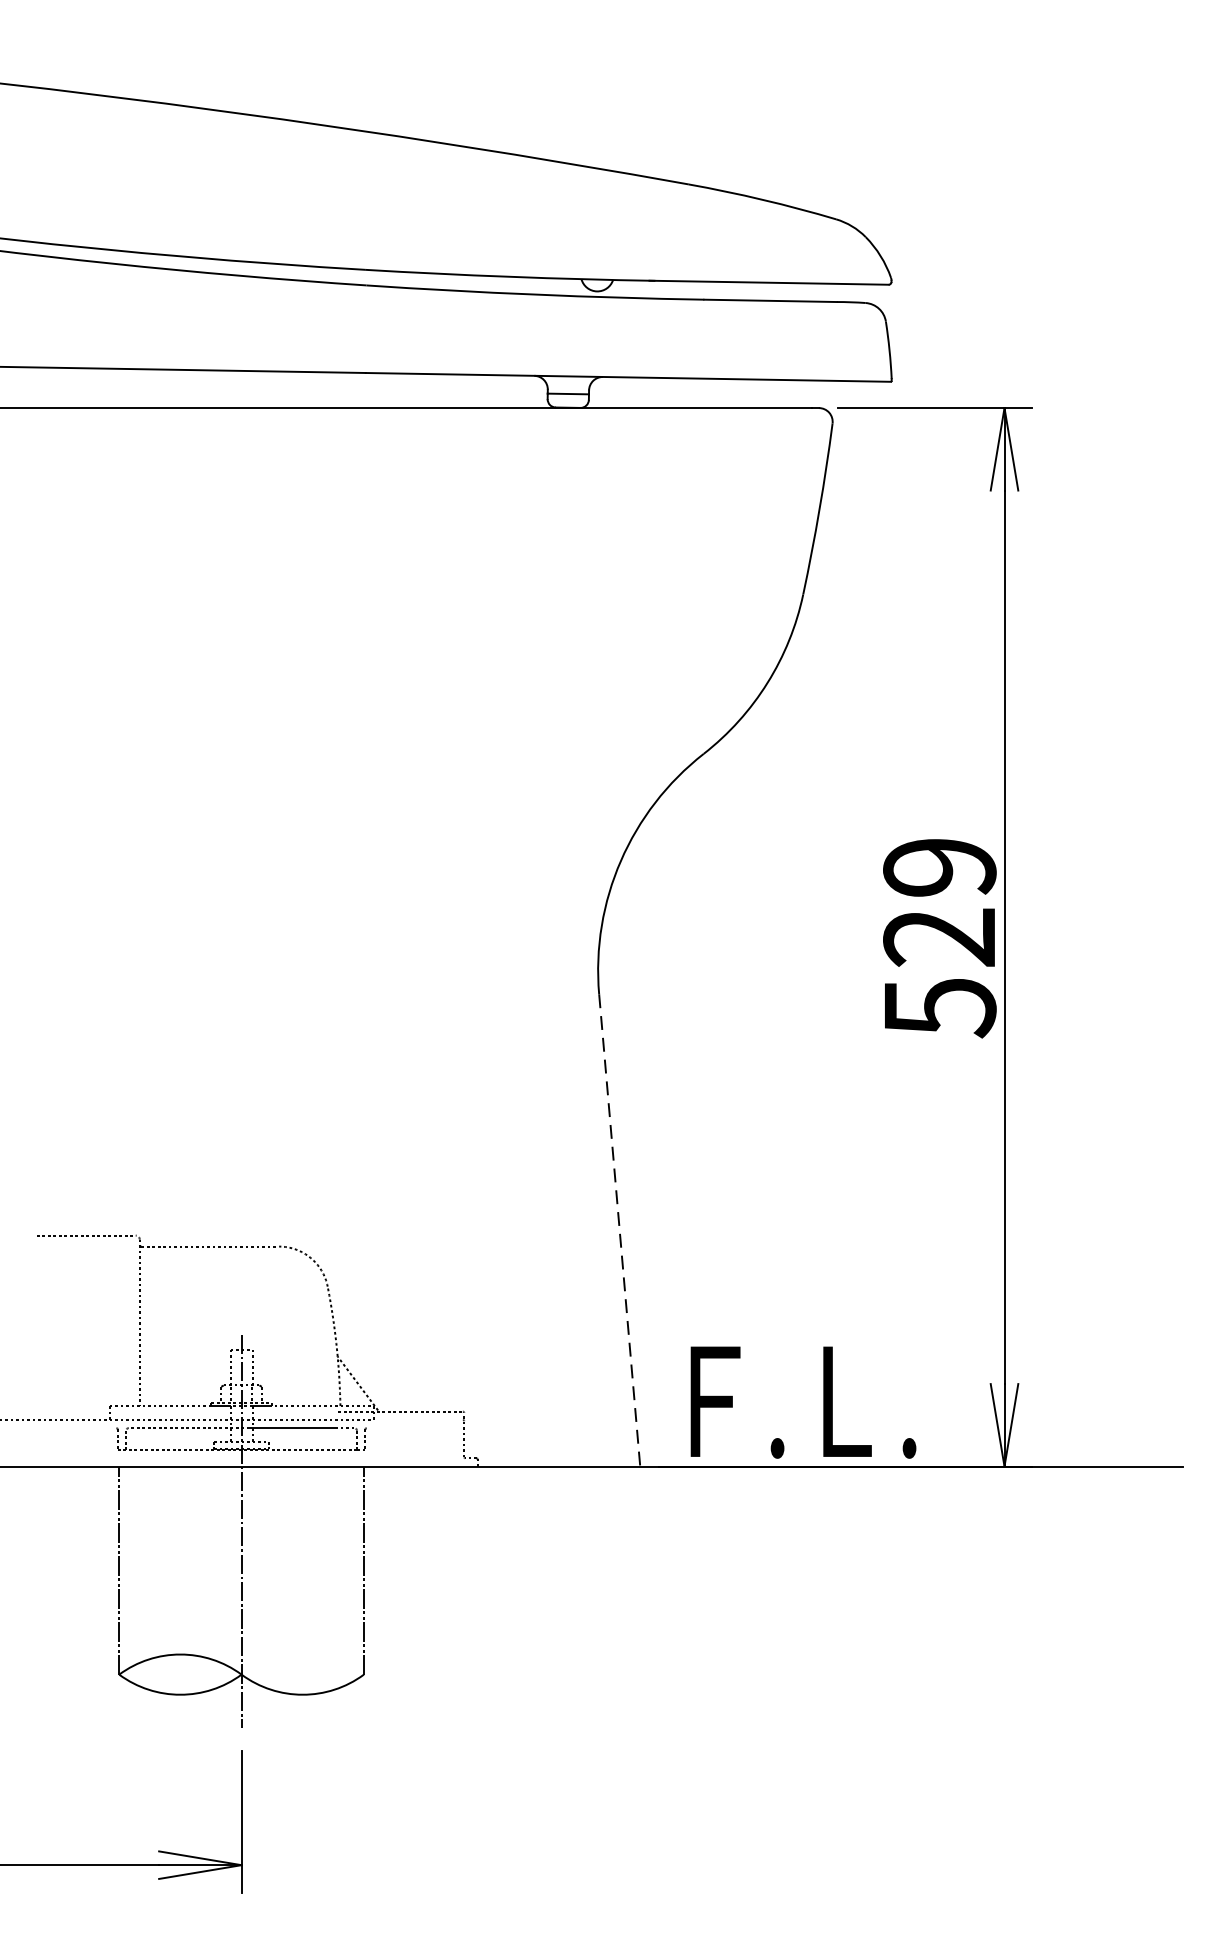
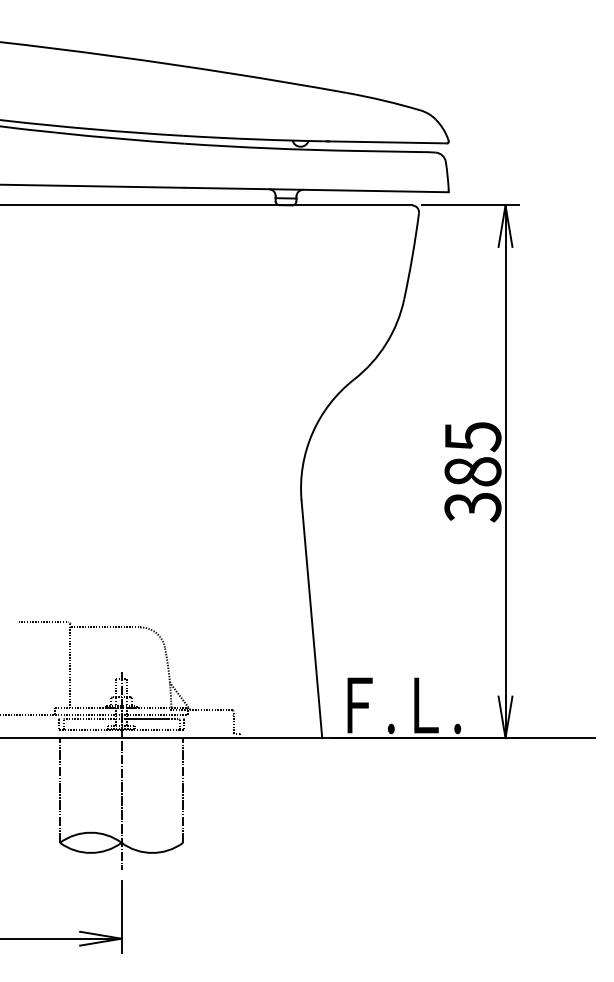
text: (938, 938) -> (472, 472), 529 -> 385
line: (618, 1230) -> (311, 619), dashed -> solid

